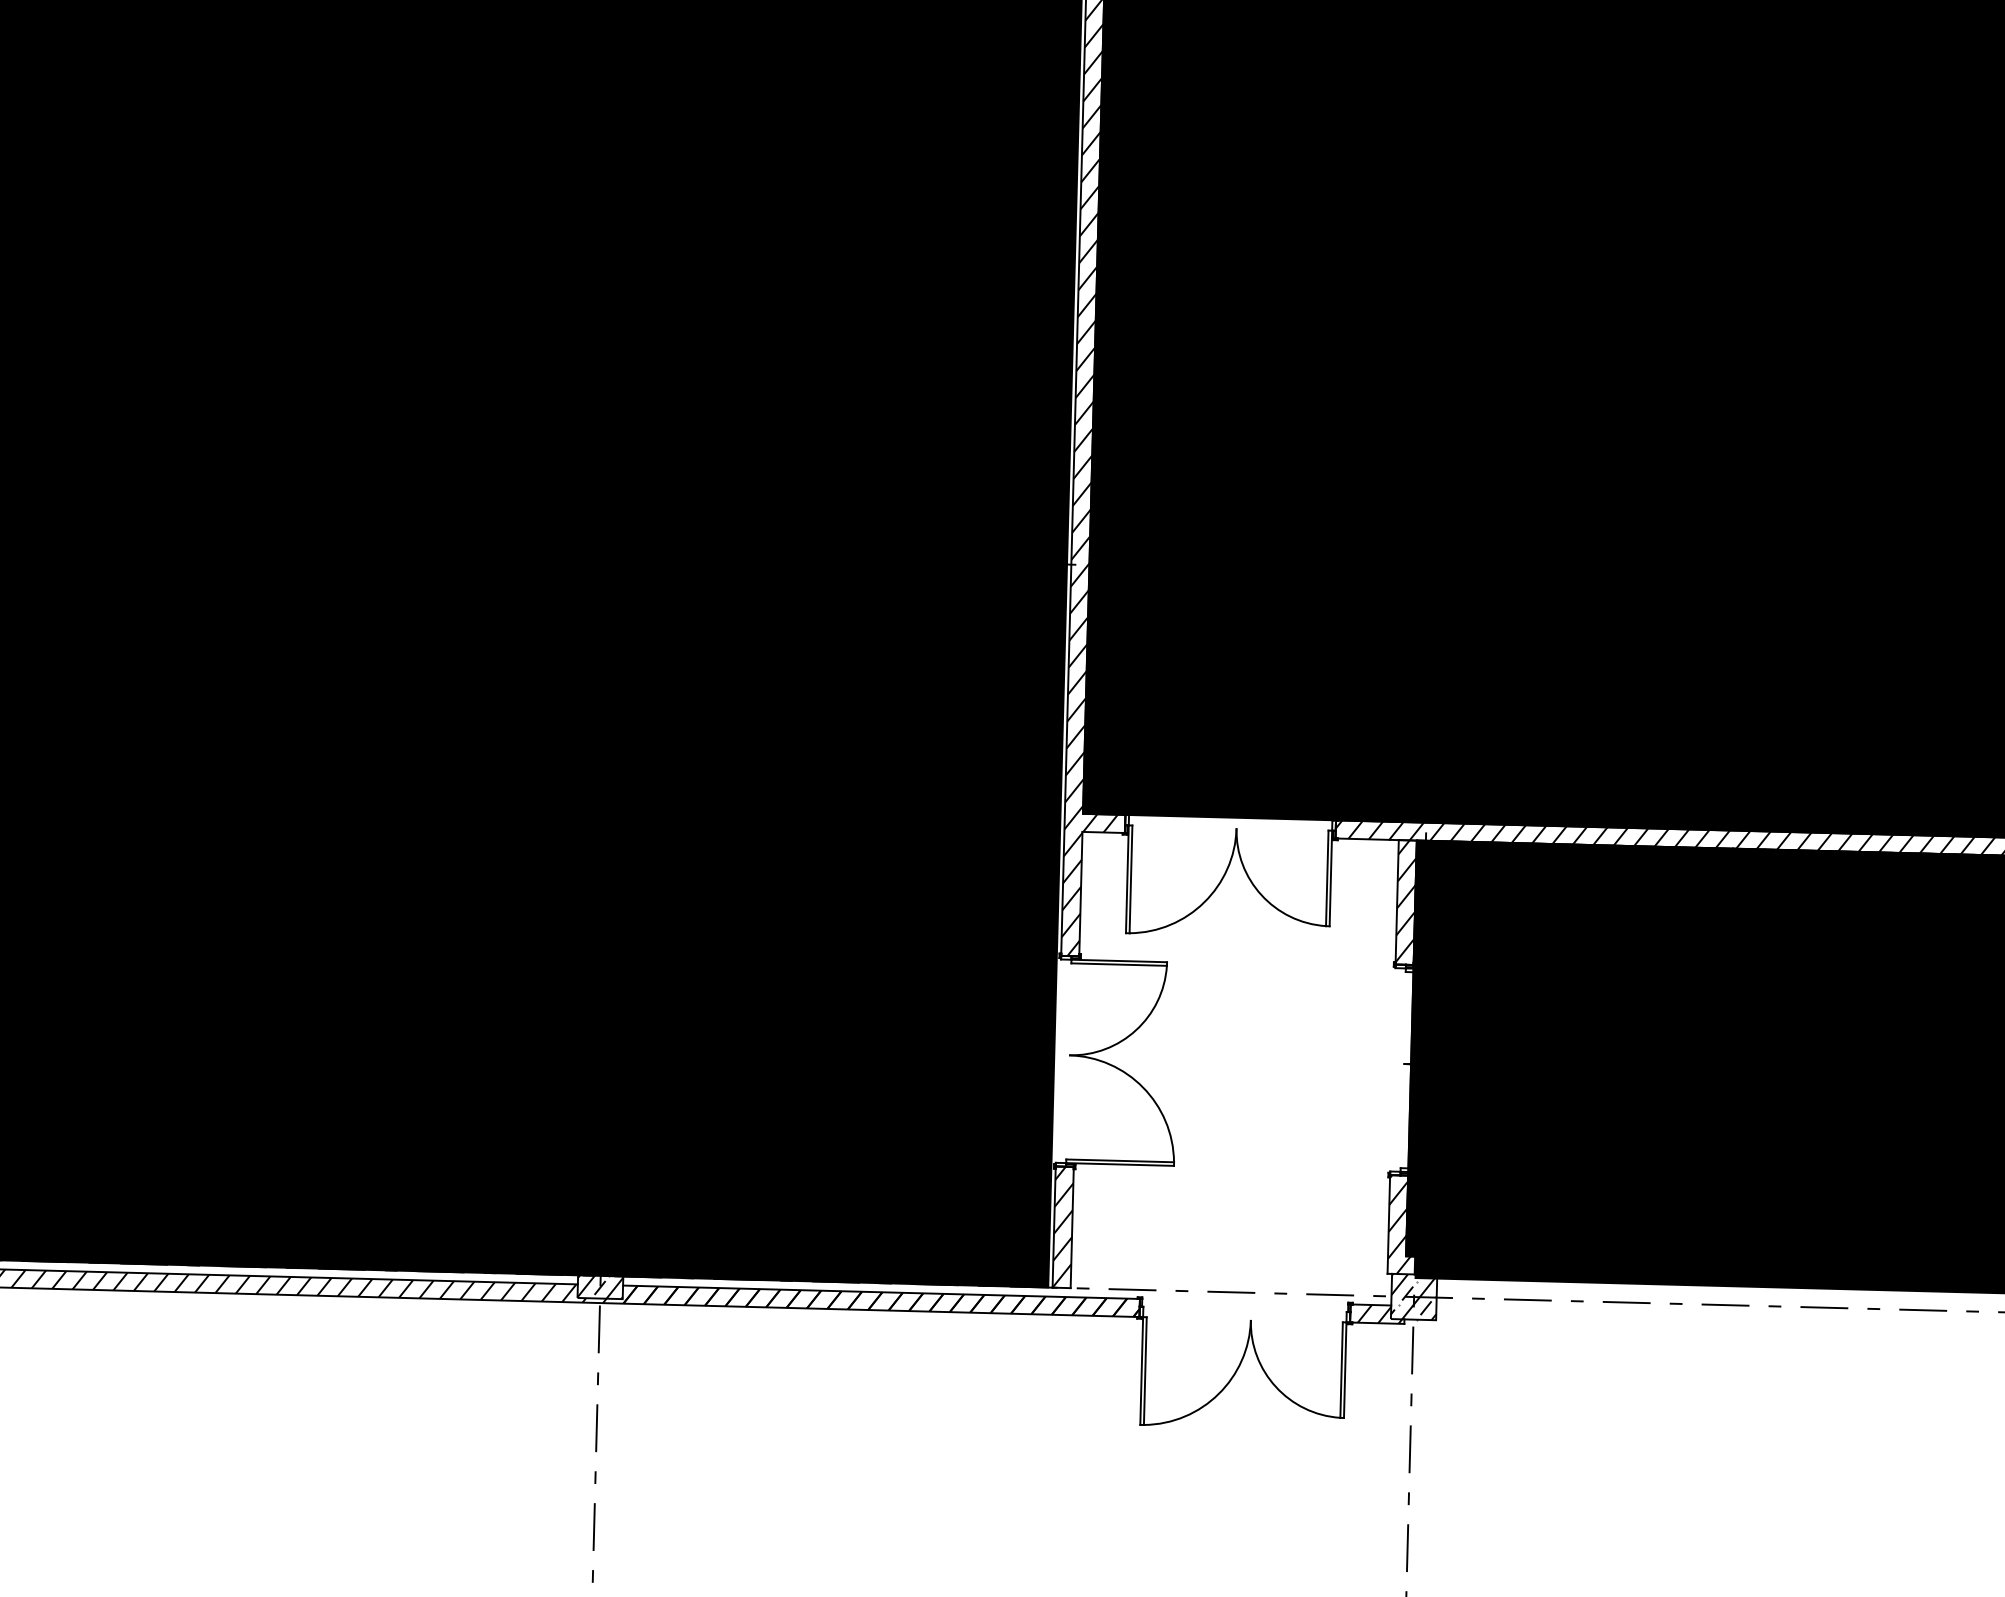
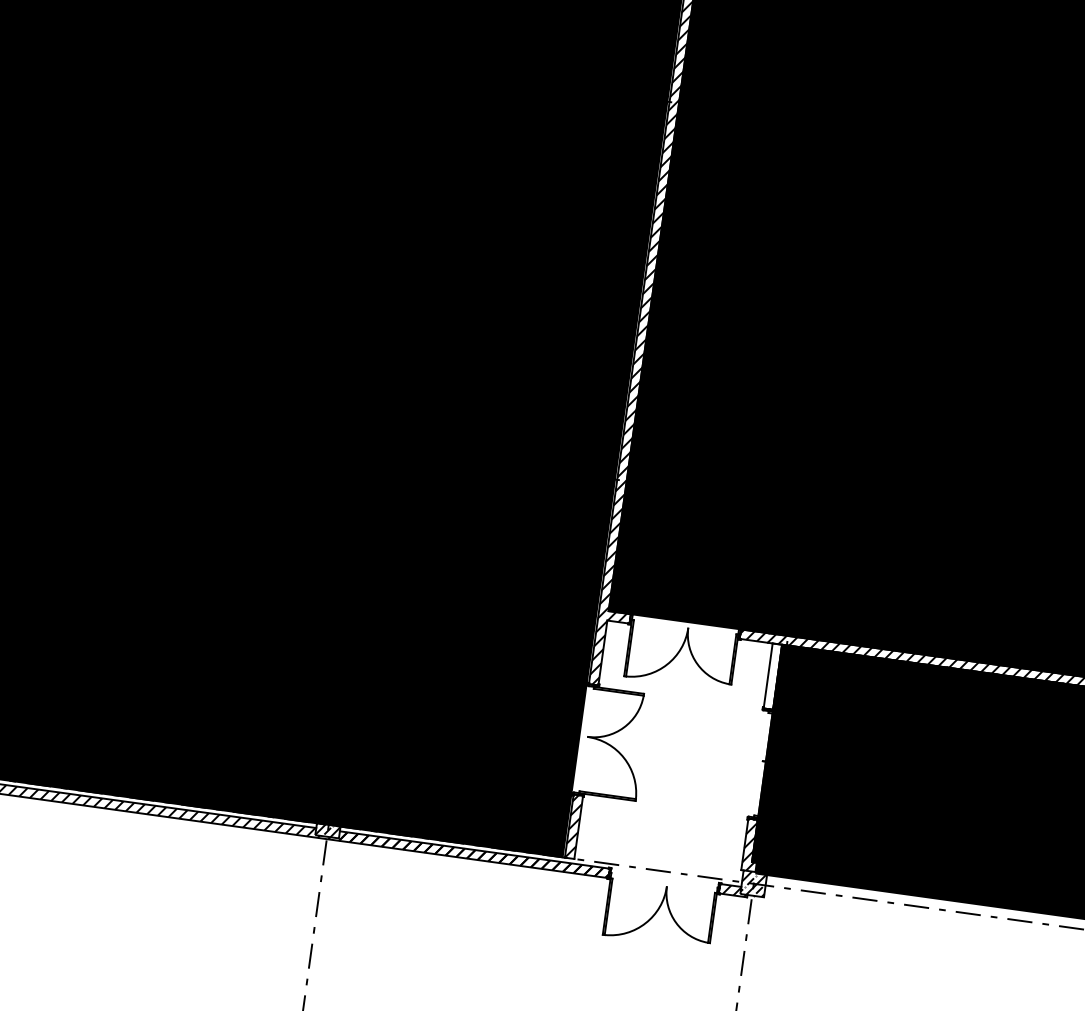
hatch: (1403, 900) -> (771, 675), removed

